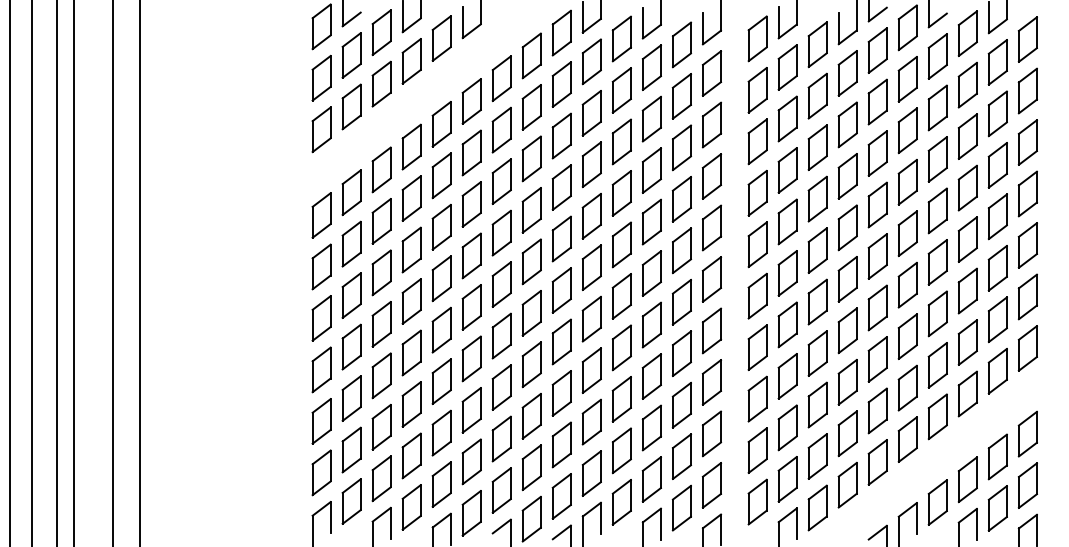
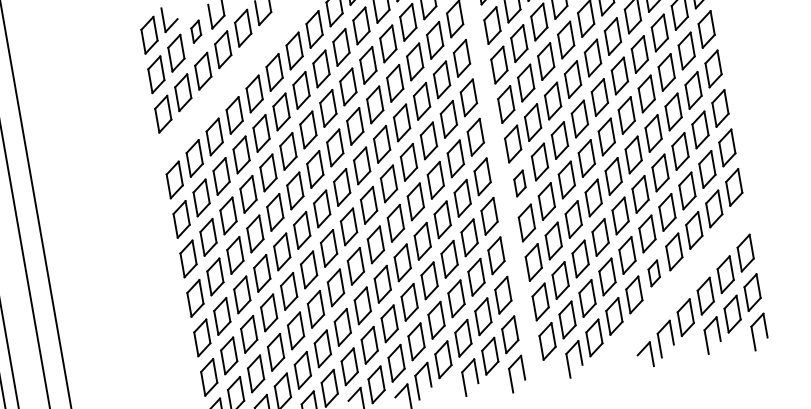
part: (381, 32) -> (196, 31), size x0.6
part: (757, 295) -> (519, 183), size x0.7
part: (907, 439) -> (654, 273), size x0.7

